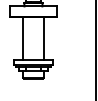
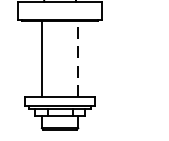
line: (43, 38) -> (77, 58), solid -> dashed

